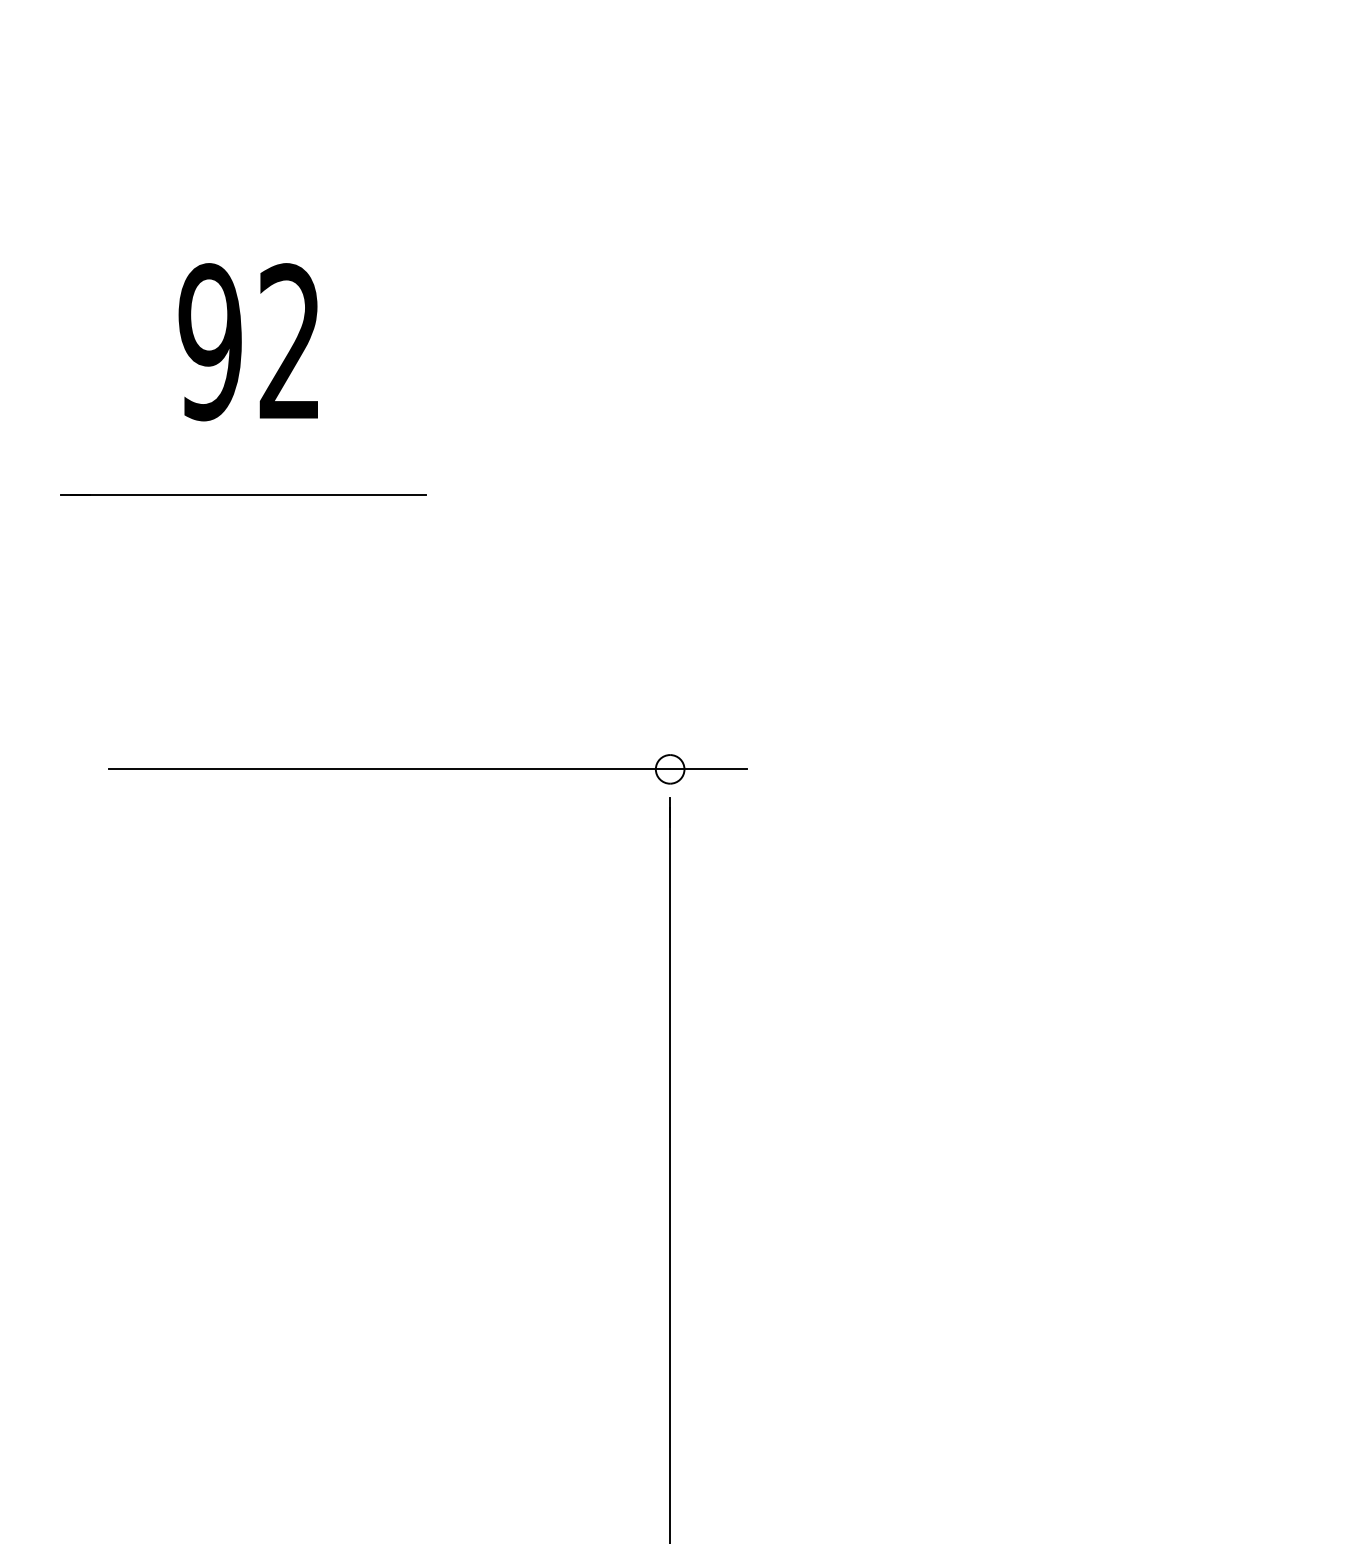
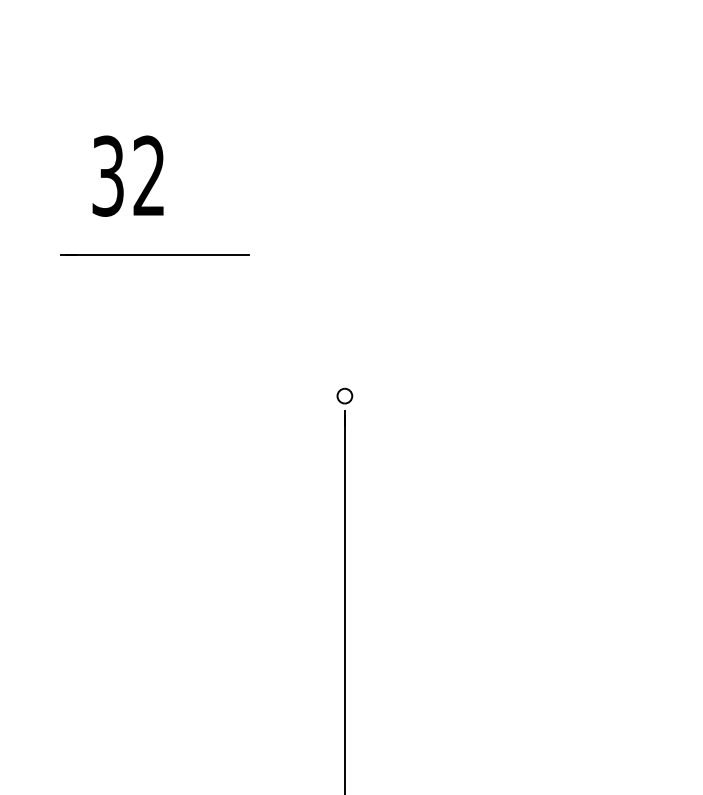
text: (209, 340) -> (107, 175), 92 -> 32
line: (242, 494) -> (154, 254), moved
line: (426, 770) -> (219, 396), removed

